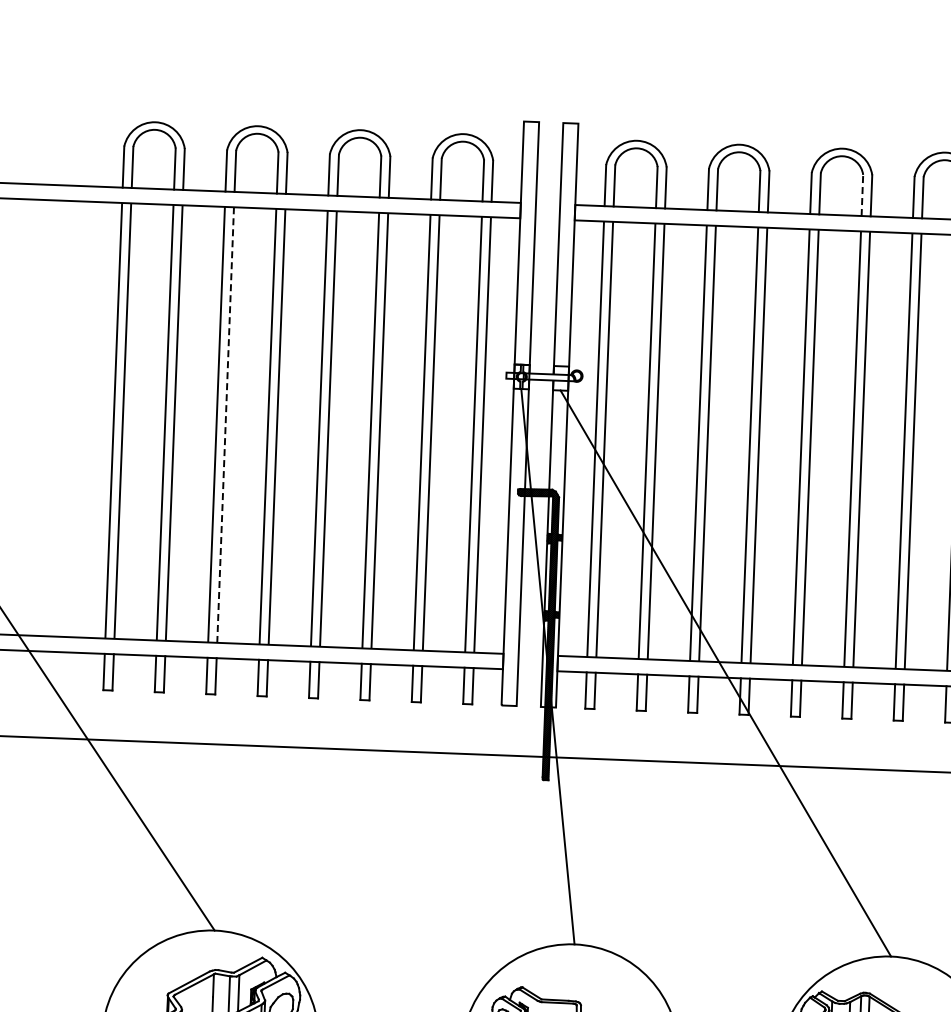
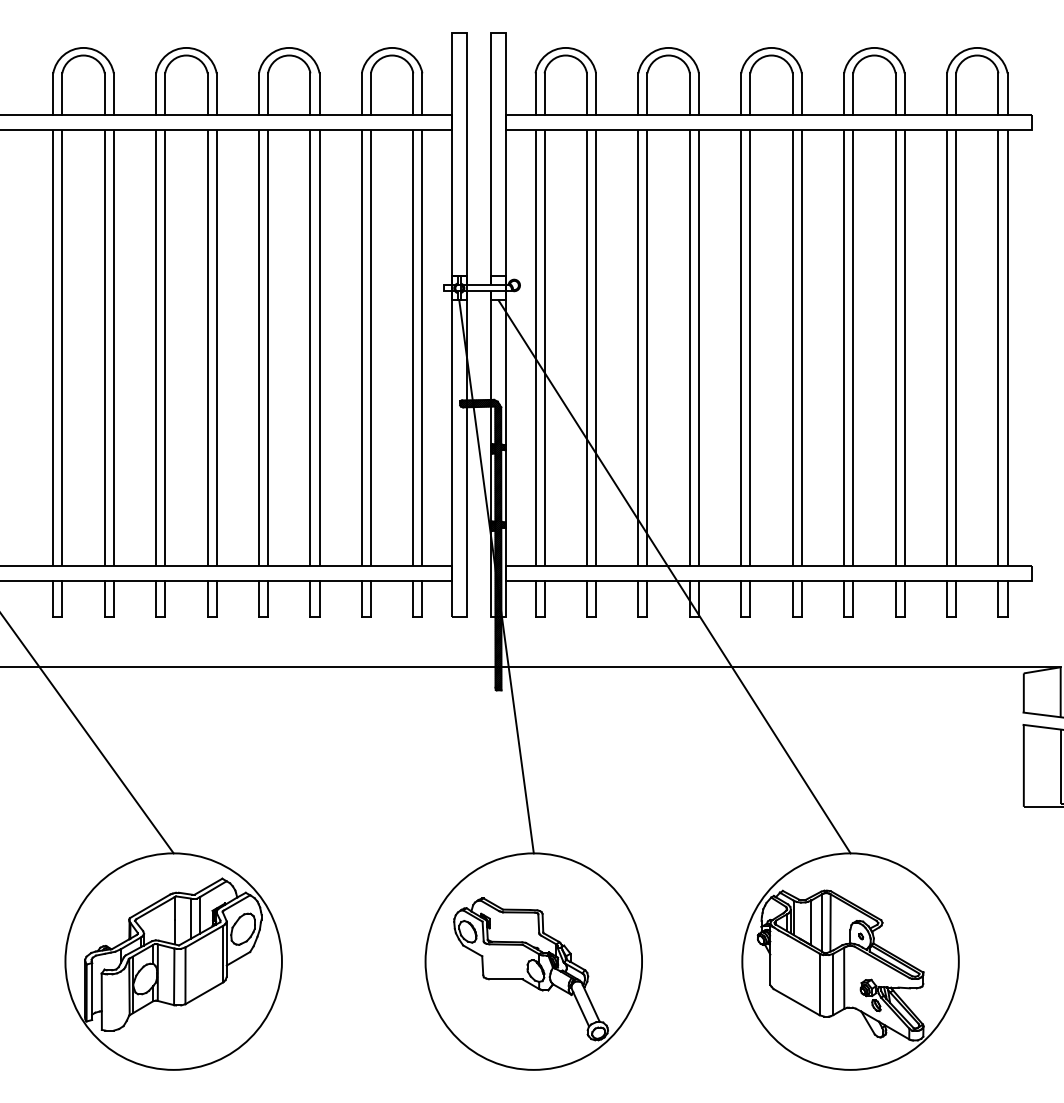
line: (862, 195) -> (792, 93), dashed -> solid
line: (225, 424) -> (165, 347), dashed -> solid

